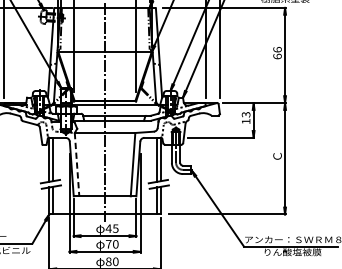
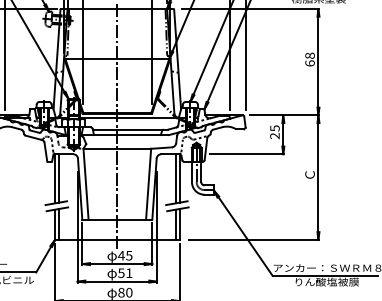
text: (277, 49) -> (309, 55), 66 -> 68
text: (245, 118) -> (274, 132), 13 -> 25
line: (77, 164) -> (86, 184), dashed -> solid
text: (112, 244) -> (125, 273), 70 -> 51

